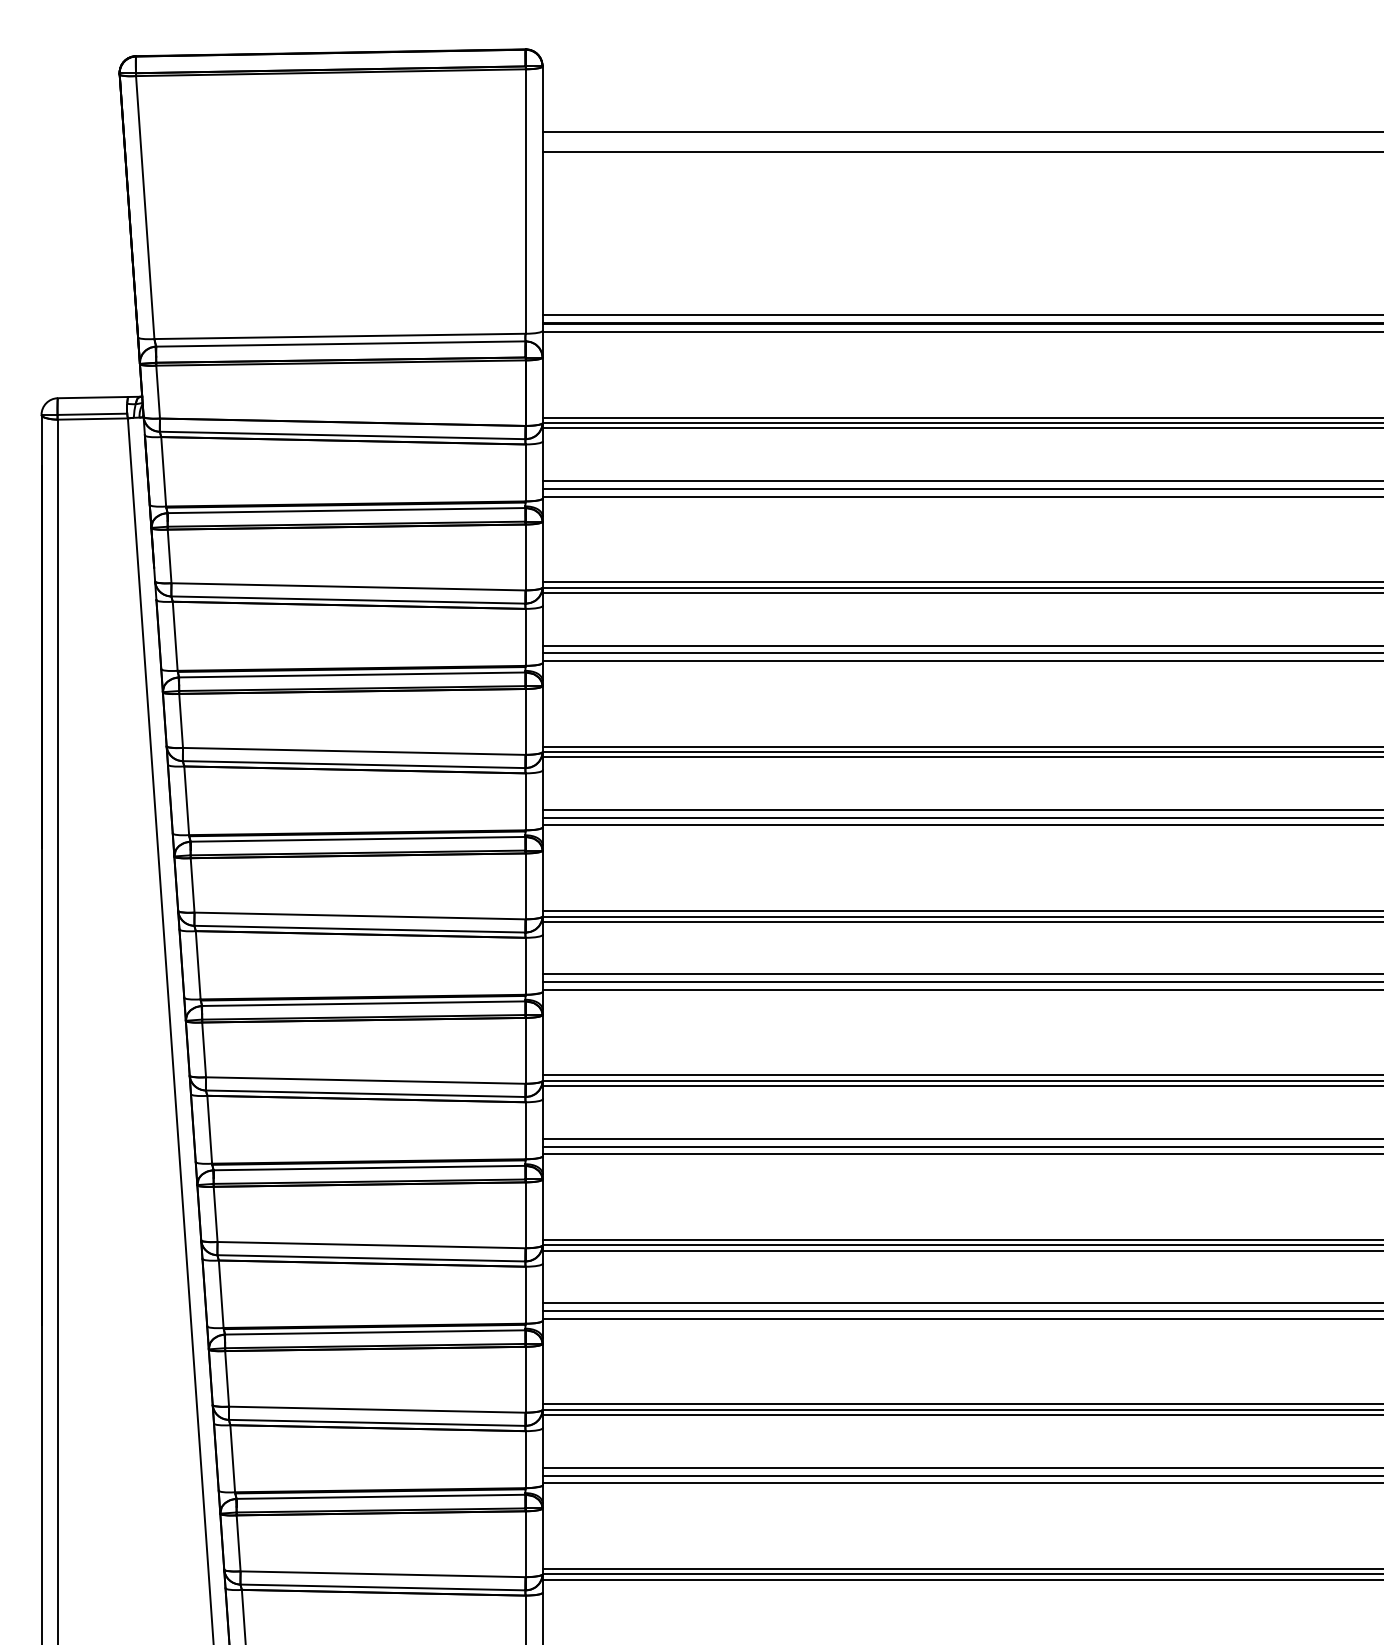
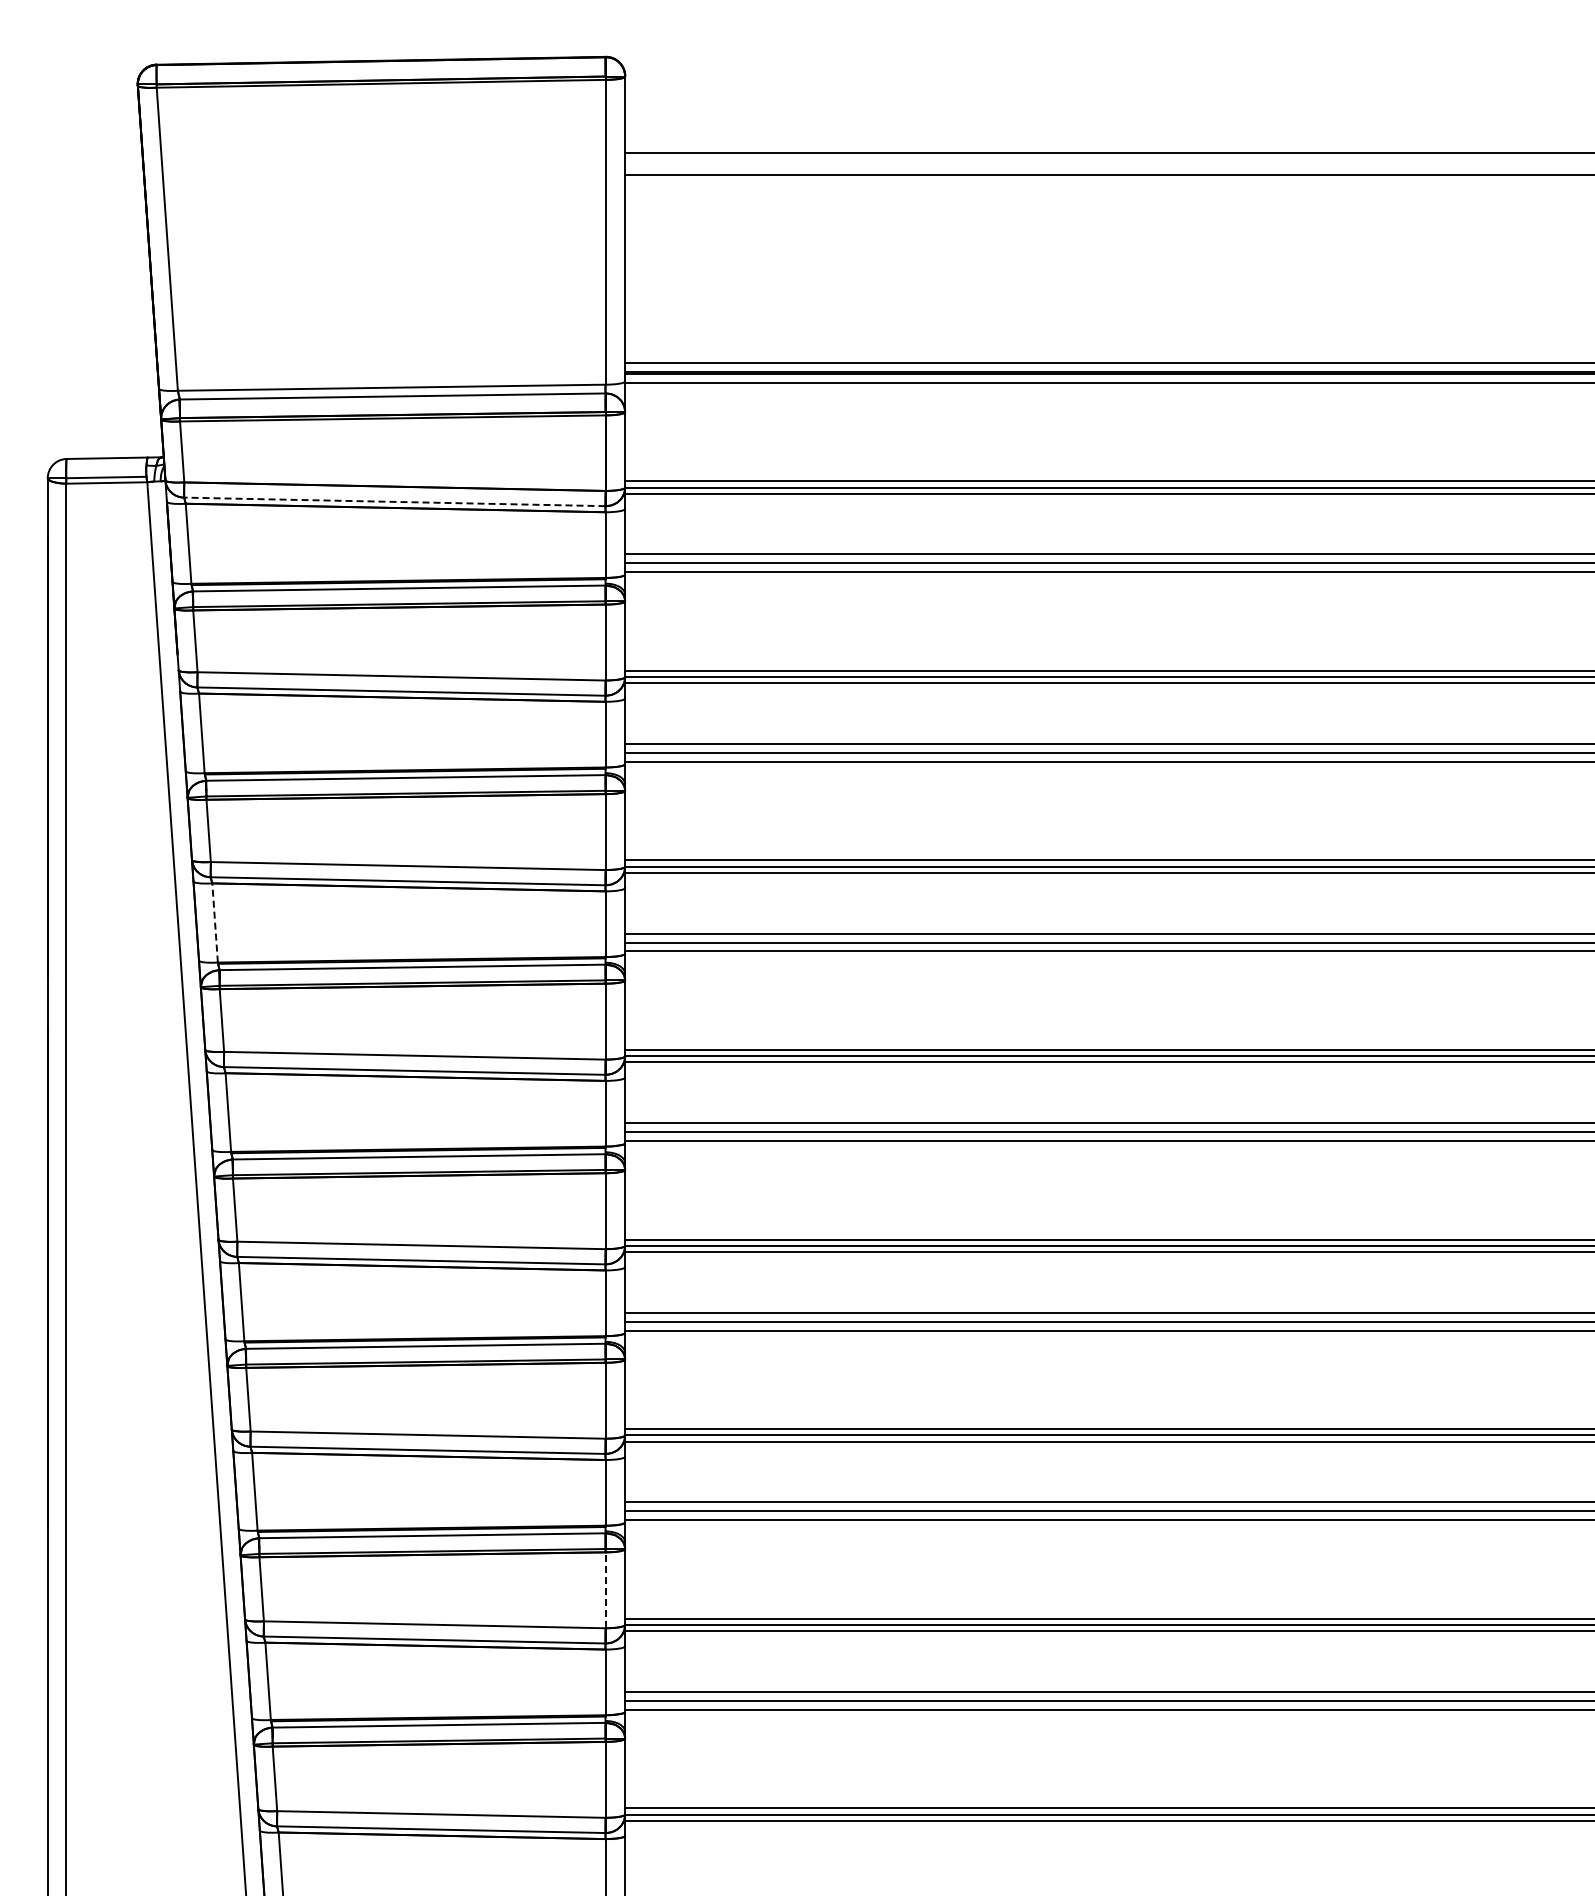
line: (342, 435) -> (394, 501), solid -> dashed
line: (187, 800) -> (215, 922), solid -> dashed
line: (525, 1379) -> (605, 1590), solid -> dashed

